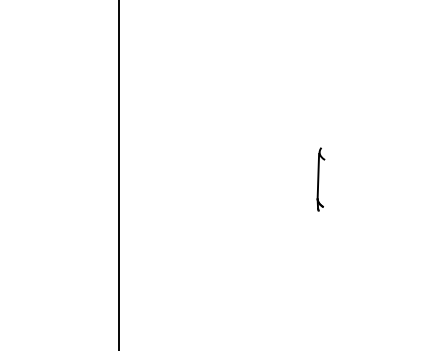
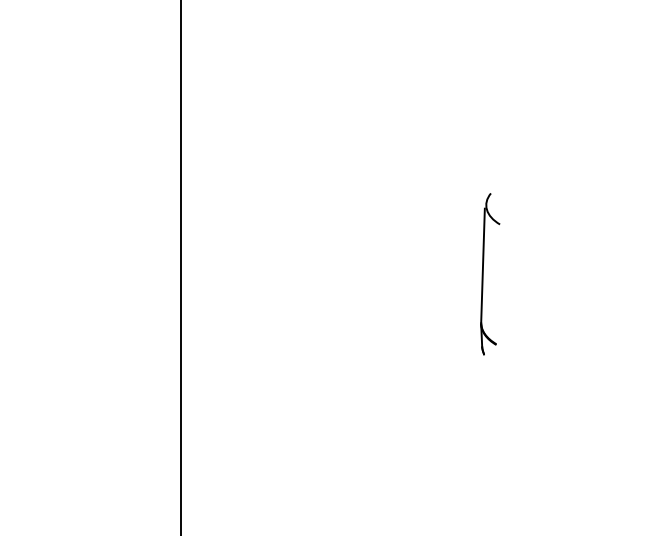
part: (320, 179) -> (488, 274), size x1.67

